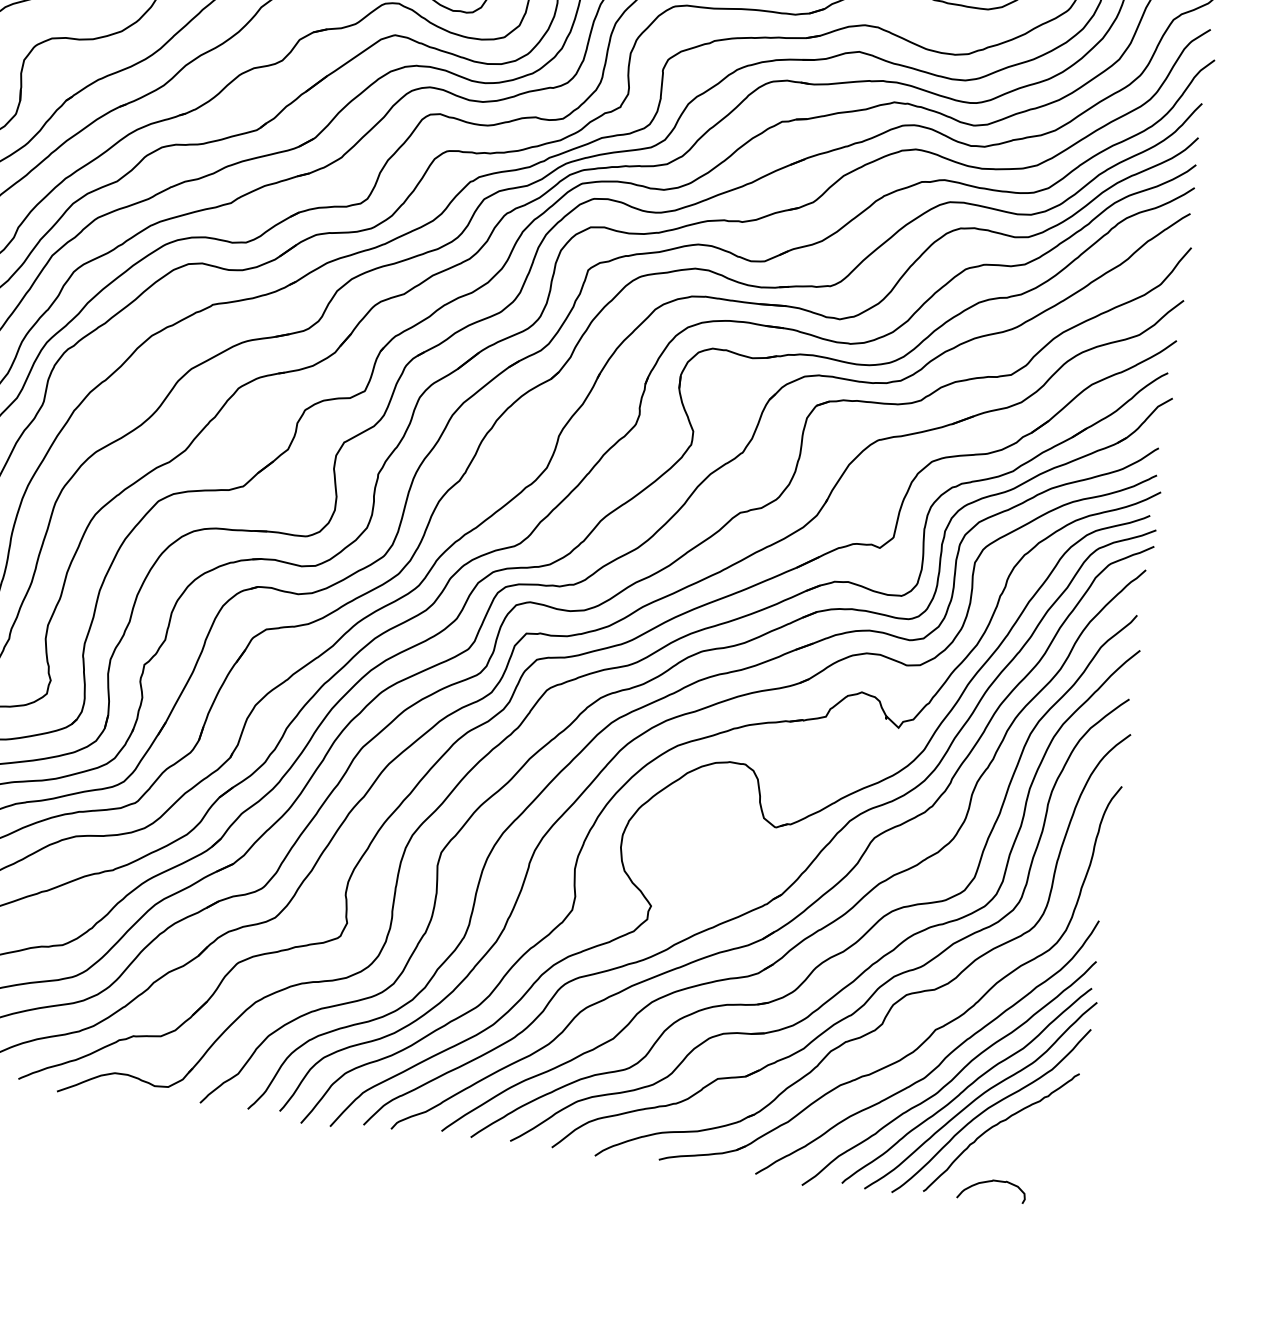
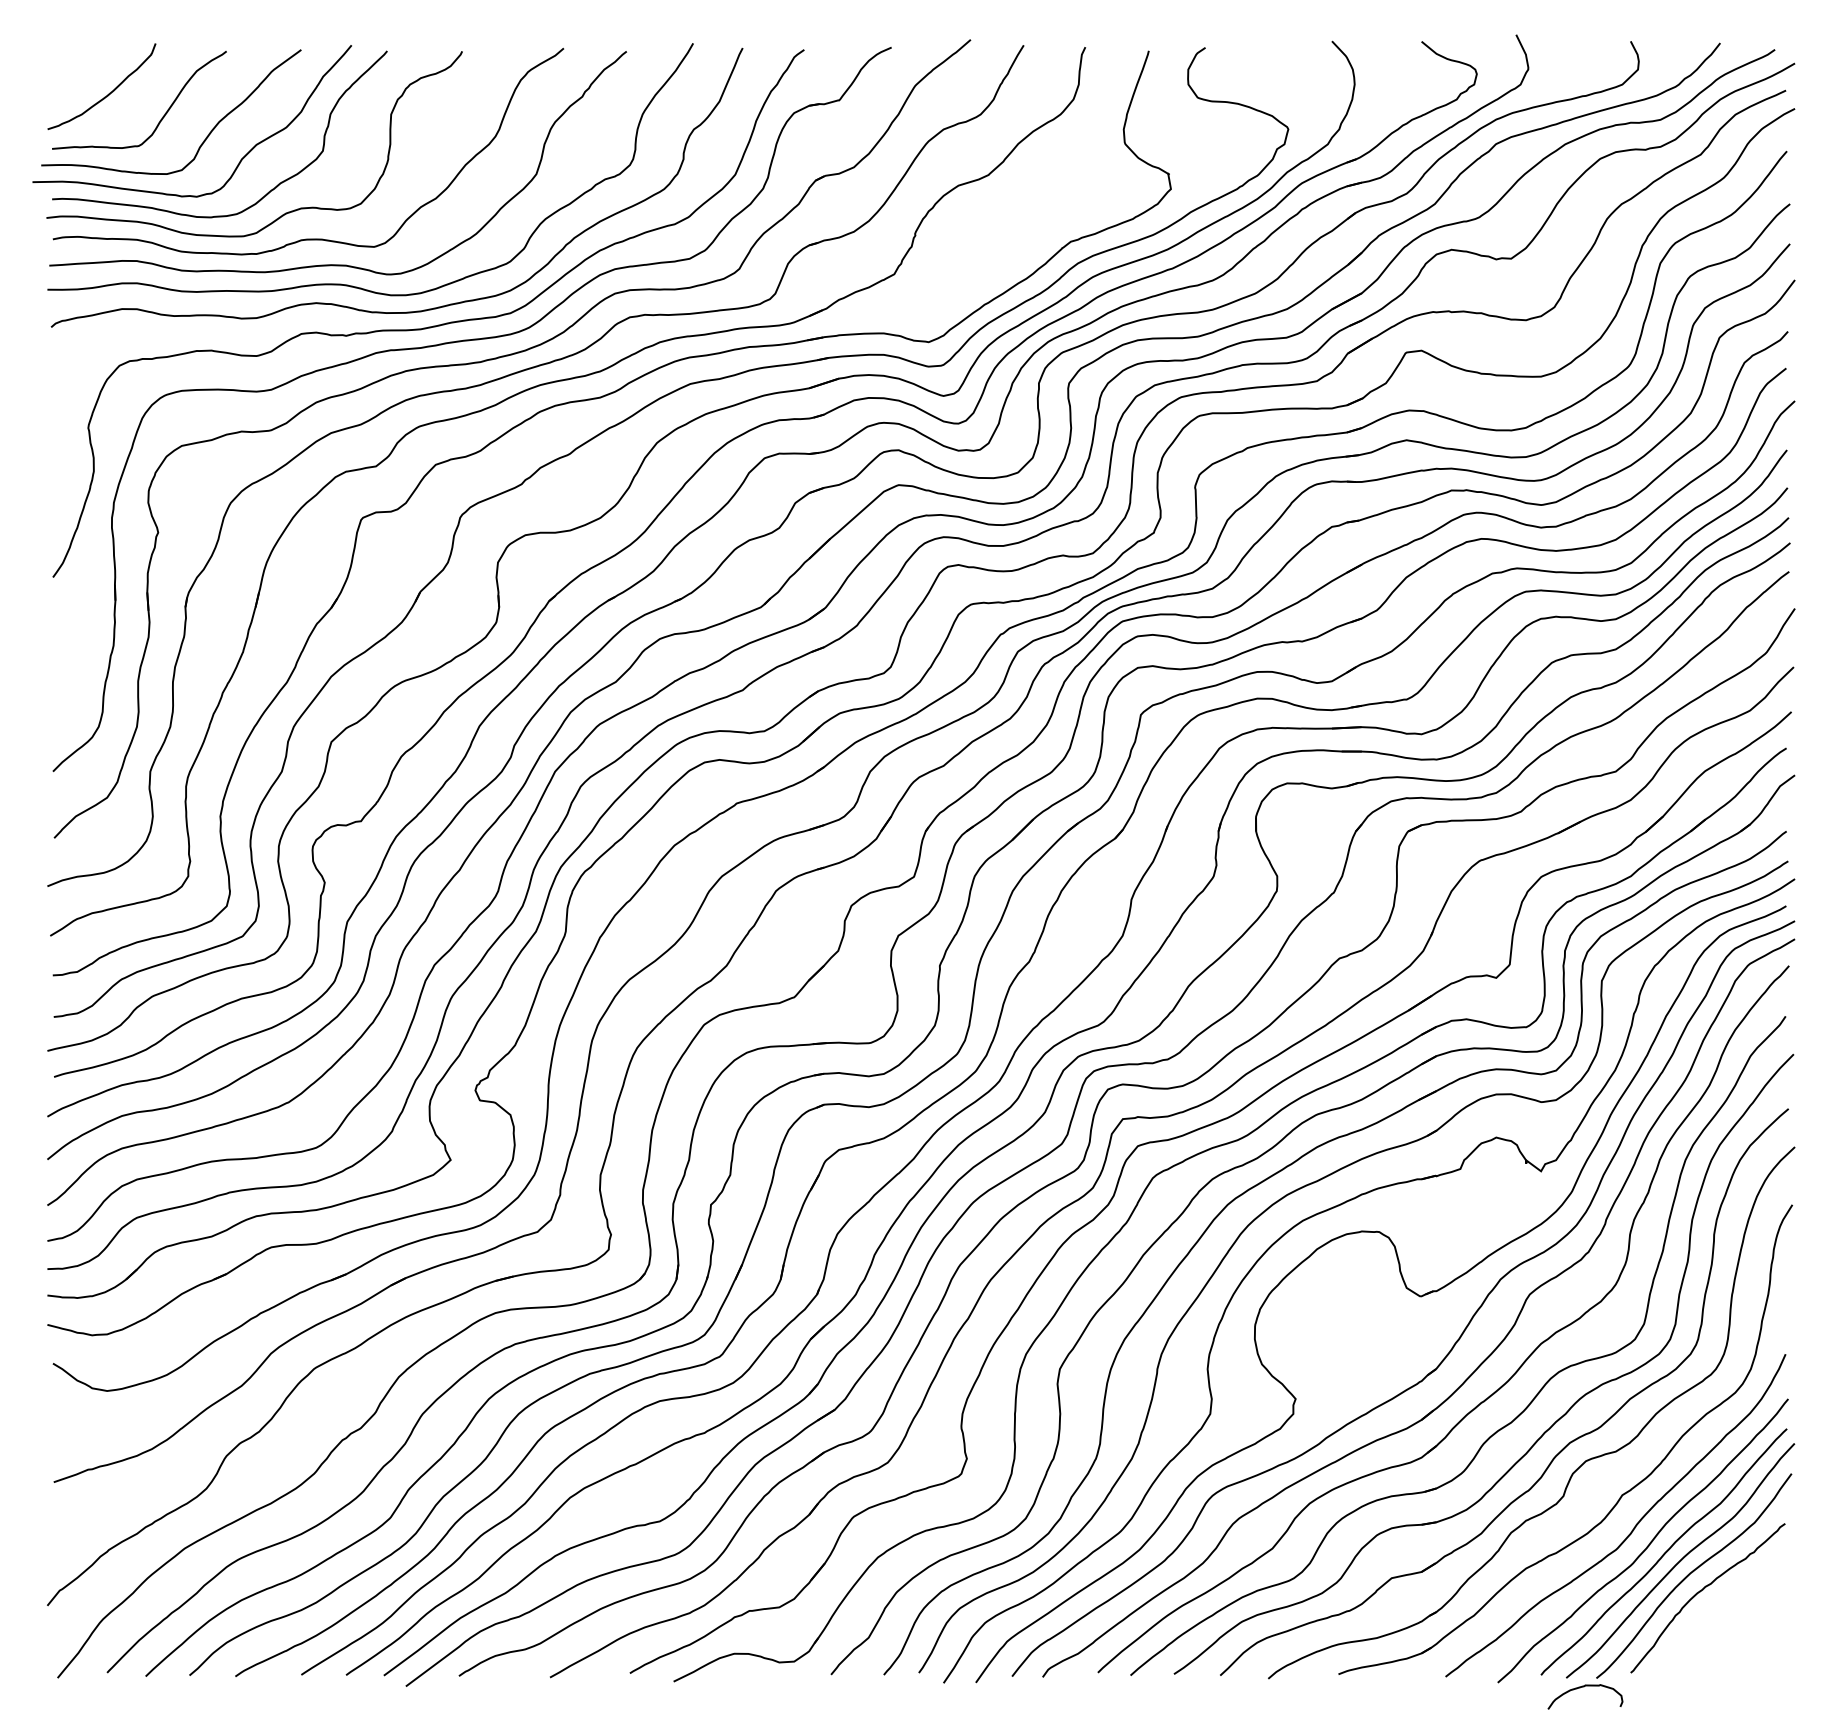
curve: (992, 1182) -> (1584, 1687), moved

